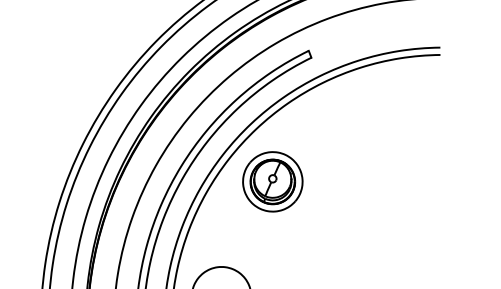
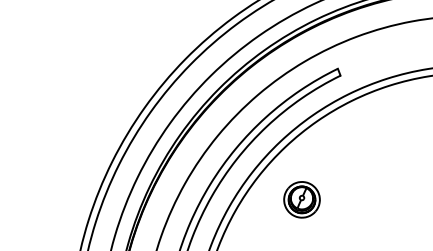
part: (272, 181) -> (301, 199), size x0.6

